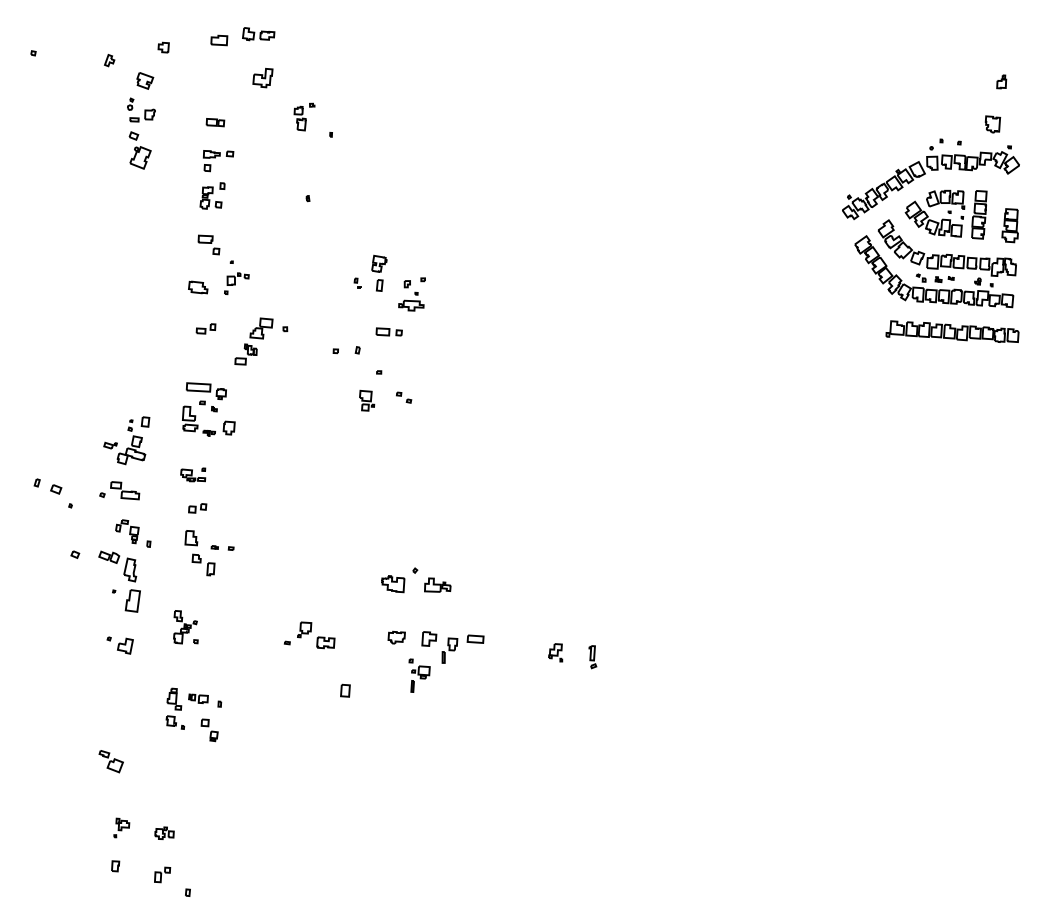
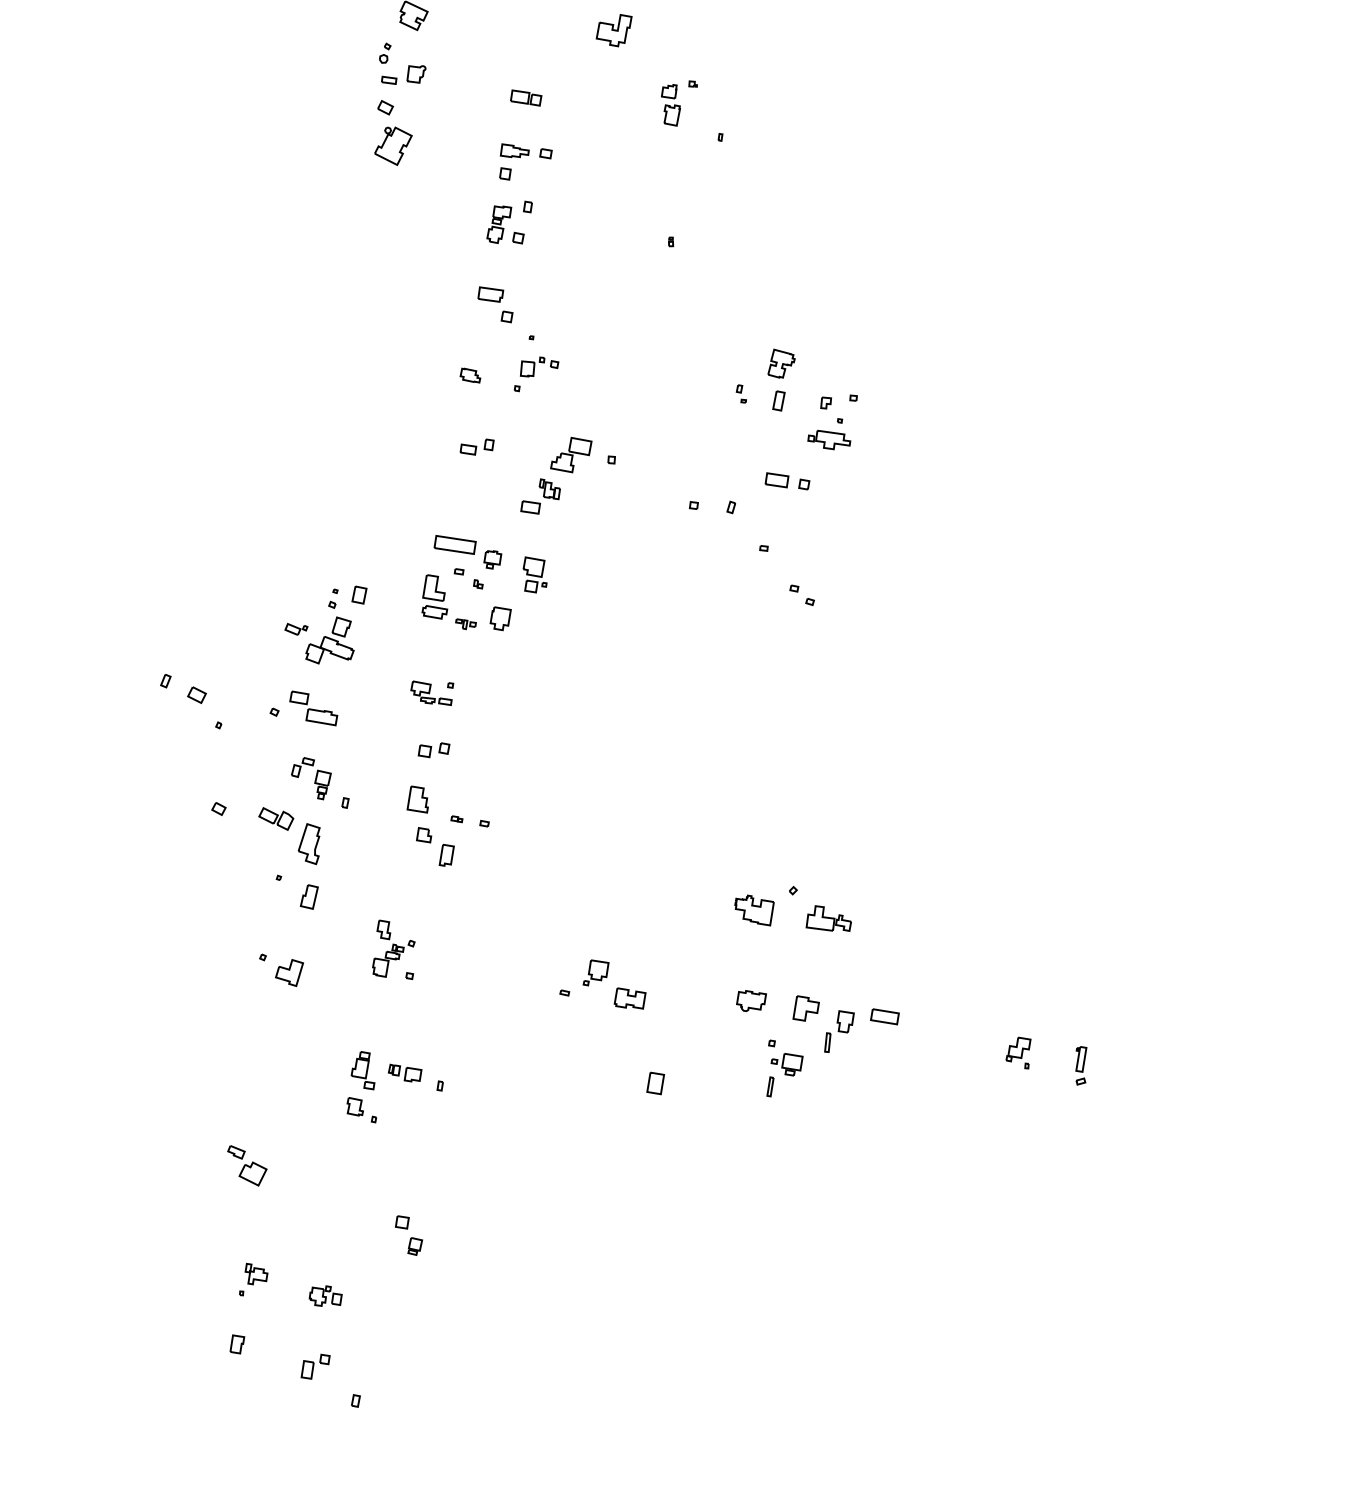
part: (198, 287) -> (470, 375), size x0.62
part: (367, 400) -> (535, 574), moved
part: (132, 600) -> (308, 895), size x0.62
part: (209, 730) -> (408, 1235), moved

